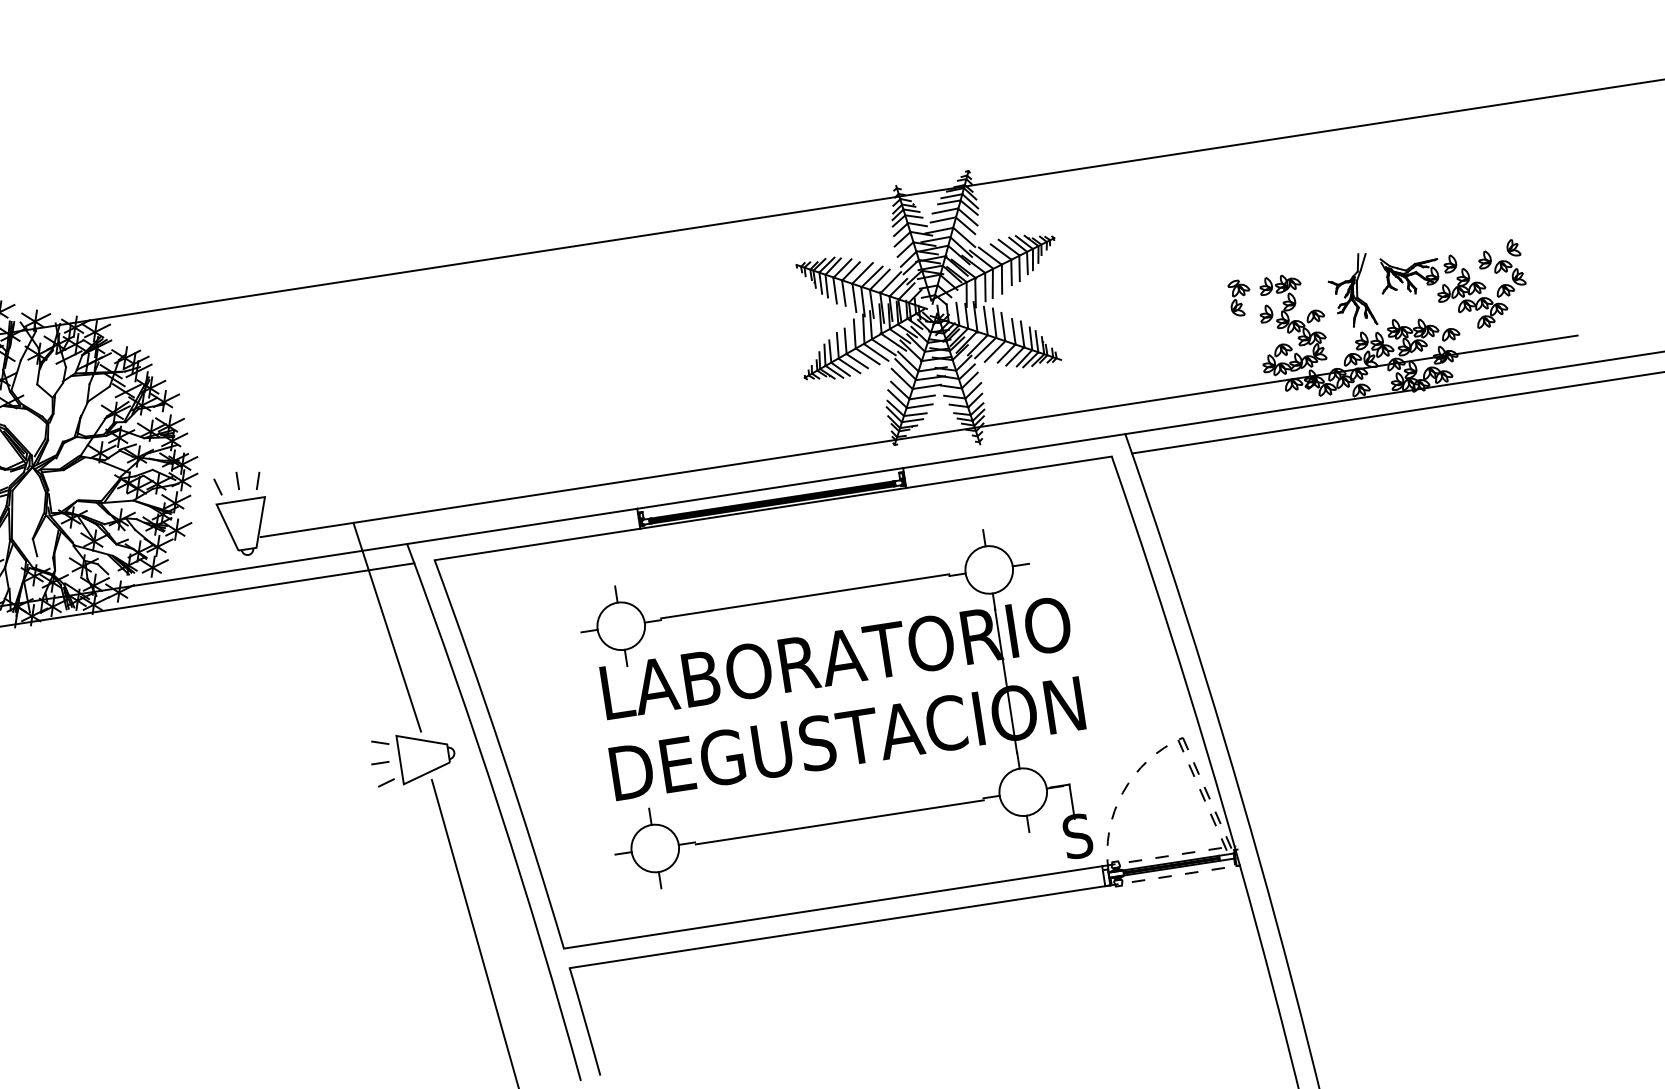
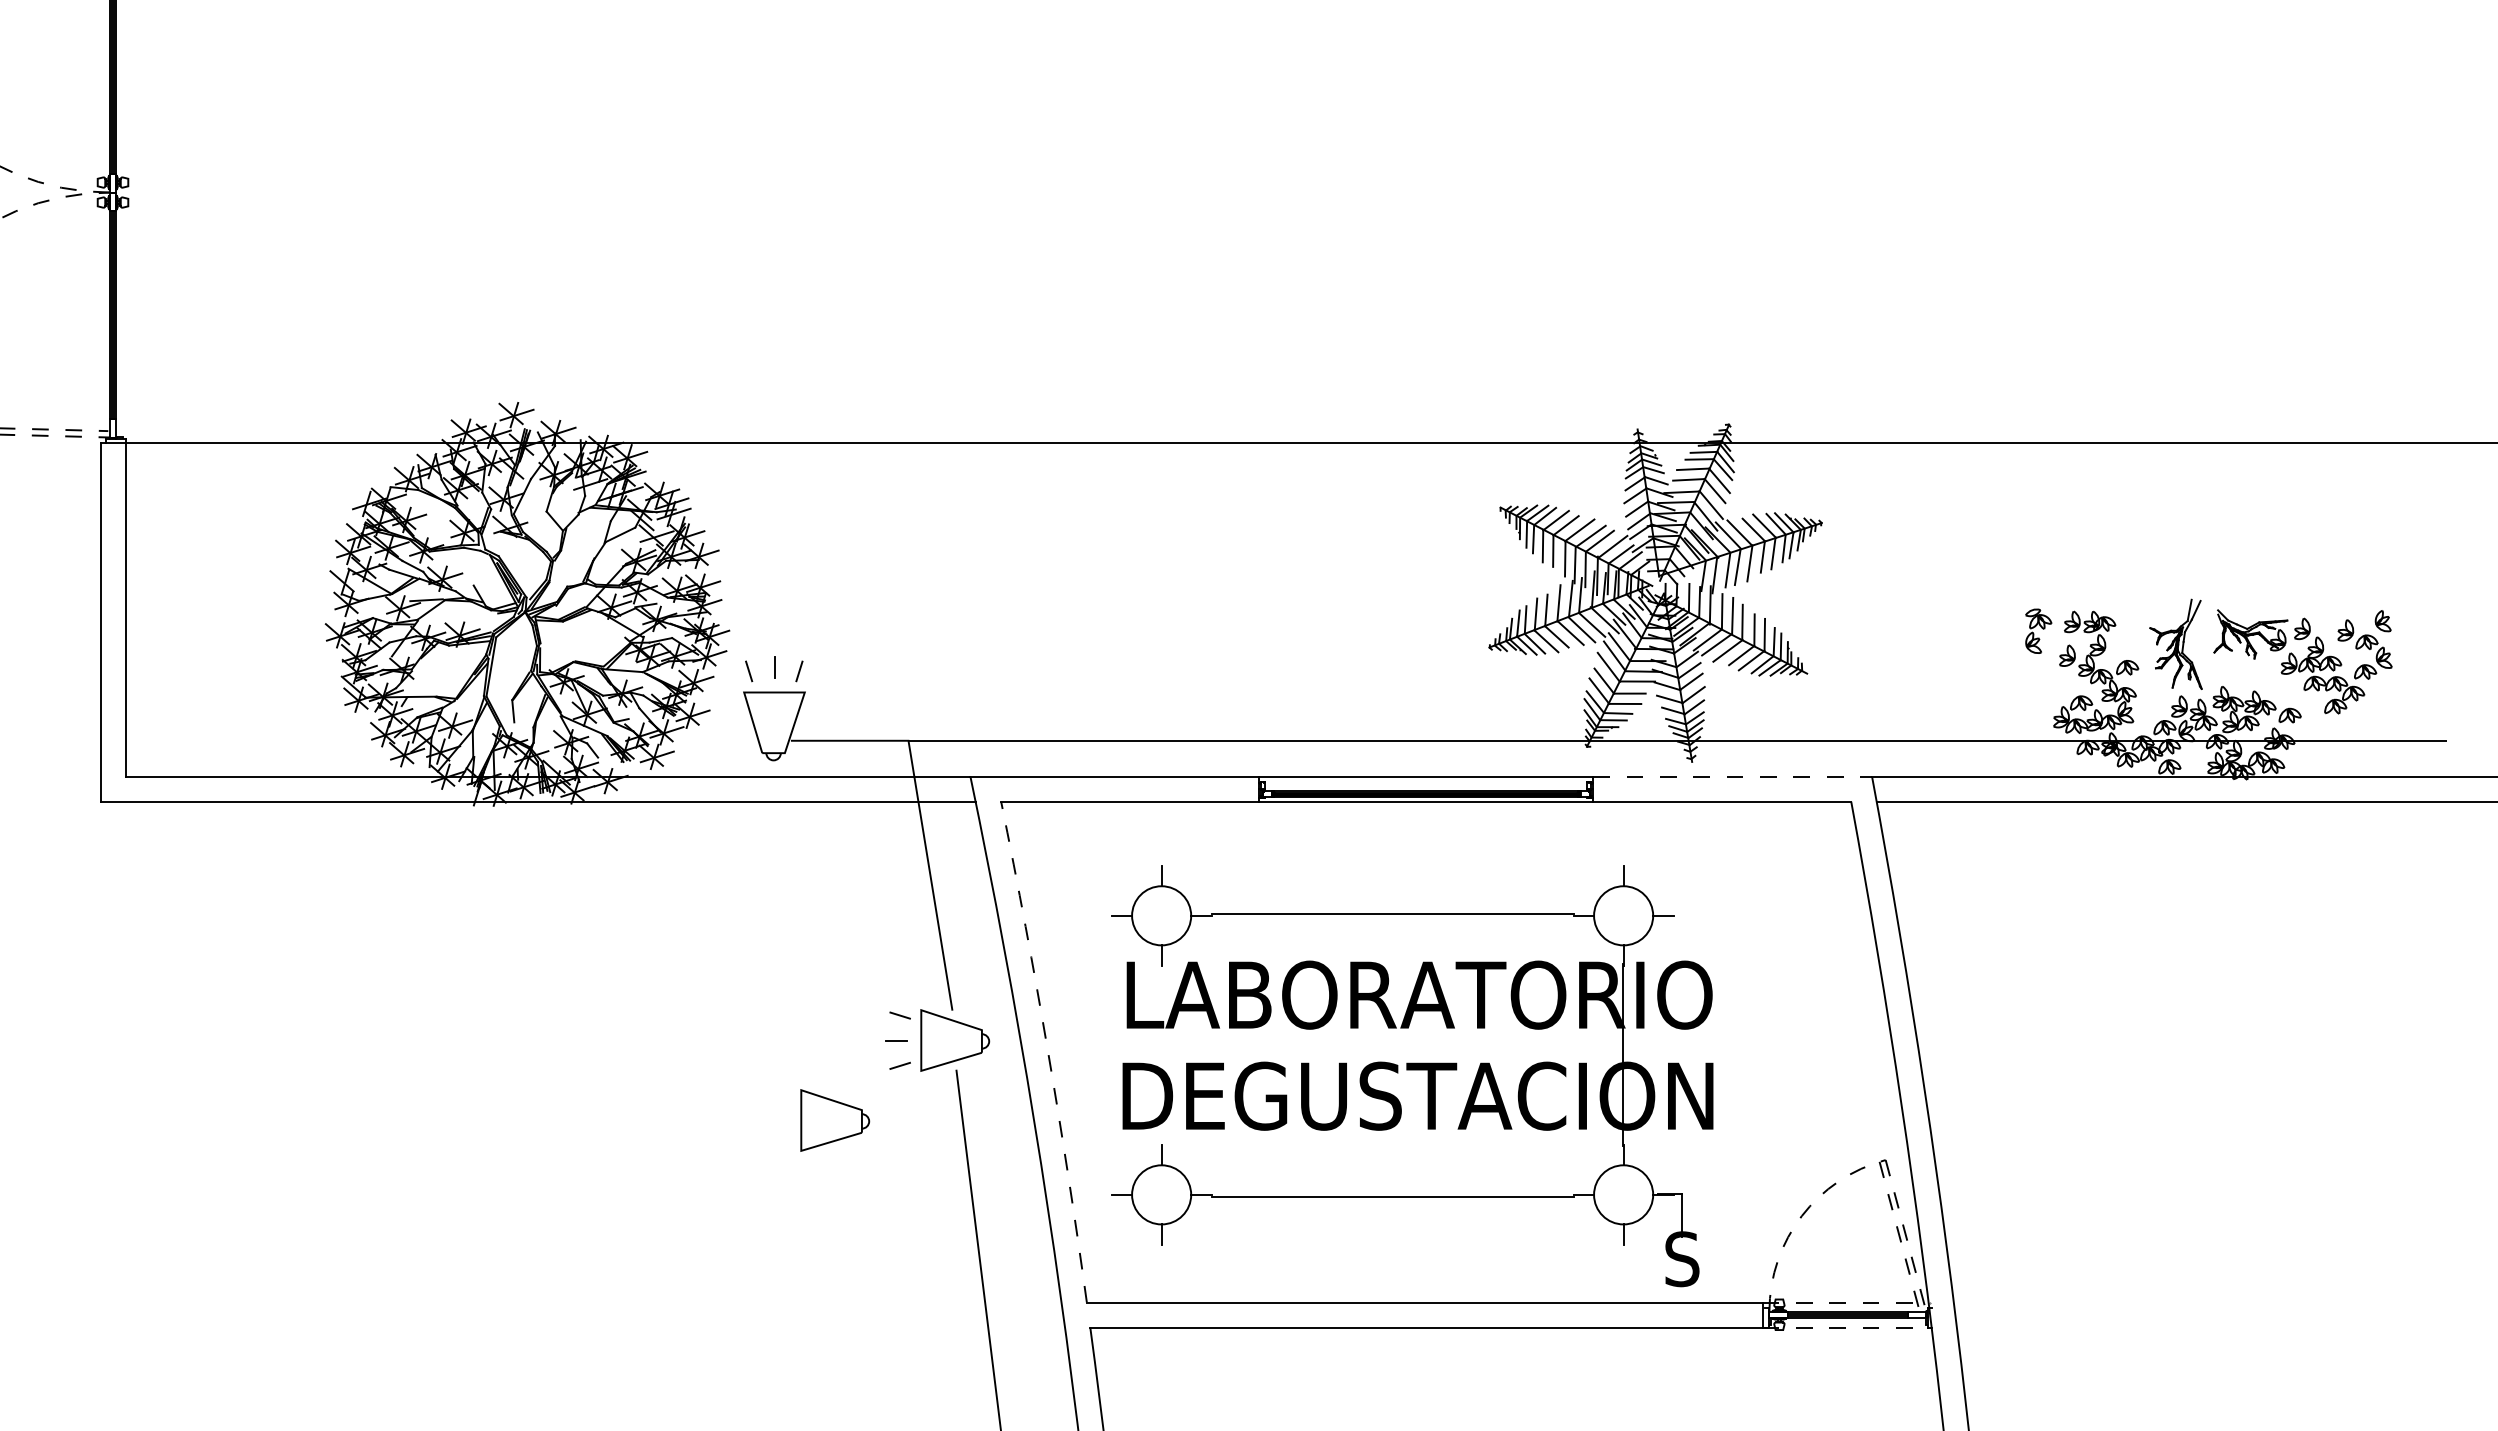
line: (1014, 450) -> (1733, 776), solid -> dashed
part: (840, 723) -> (1412, 1076), moved
arc: (502, 753) -> (1048, 1051), solid -> dashed
part: (341, 834) -> (835, 1120), added

